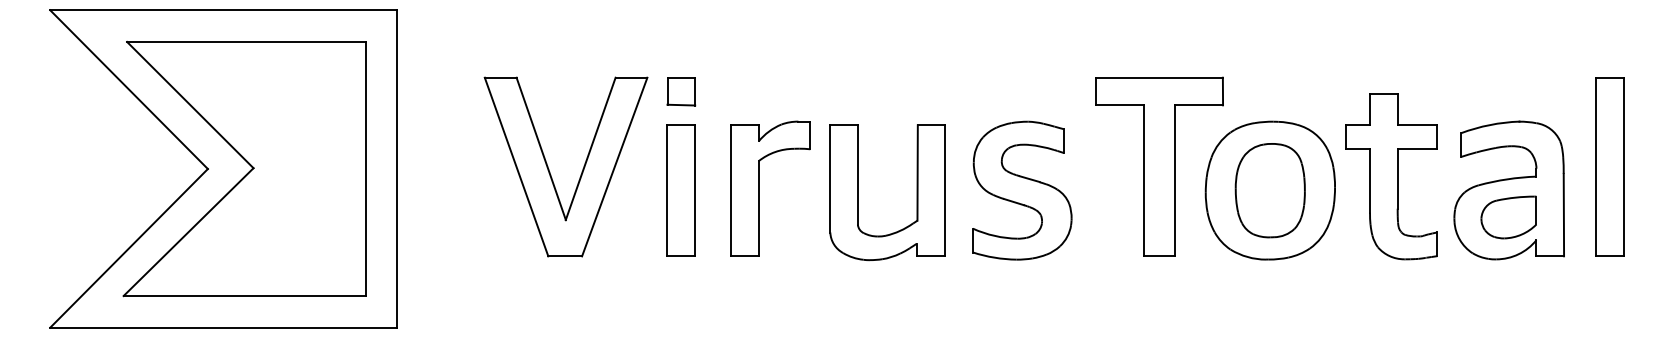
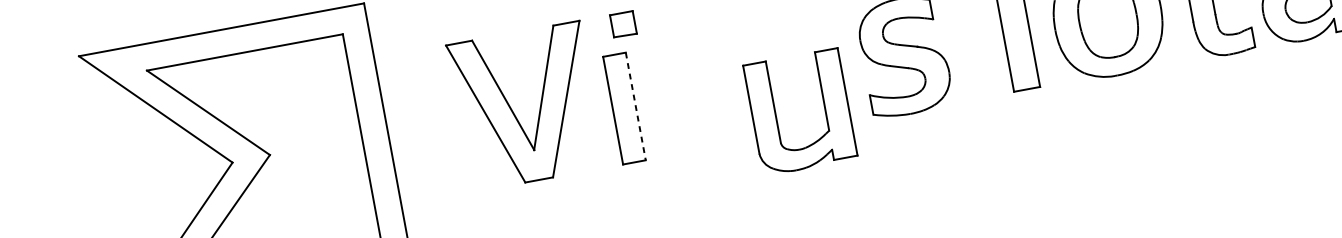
part: (681, 91) -> (623, 24), moved
part: (759, 188) -> (688, 94), removed
line: (695, 190) -> (636, 106), solid -> dashed
part: (858, 192) -> (776, 116), moved

